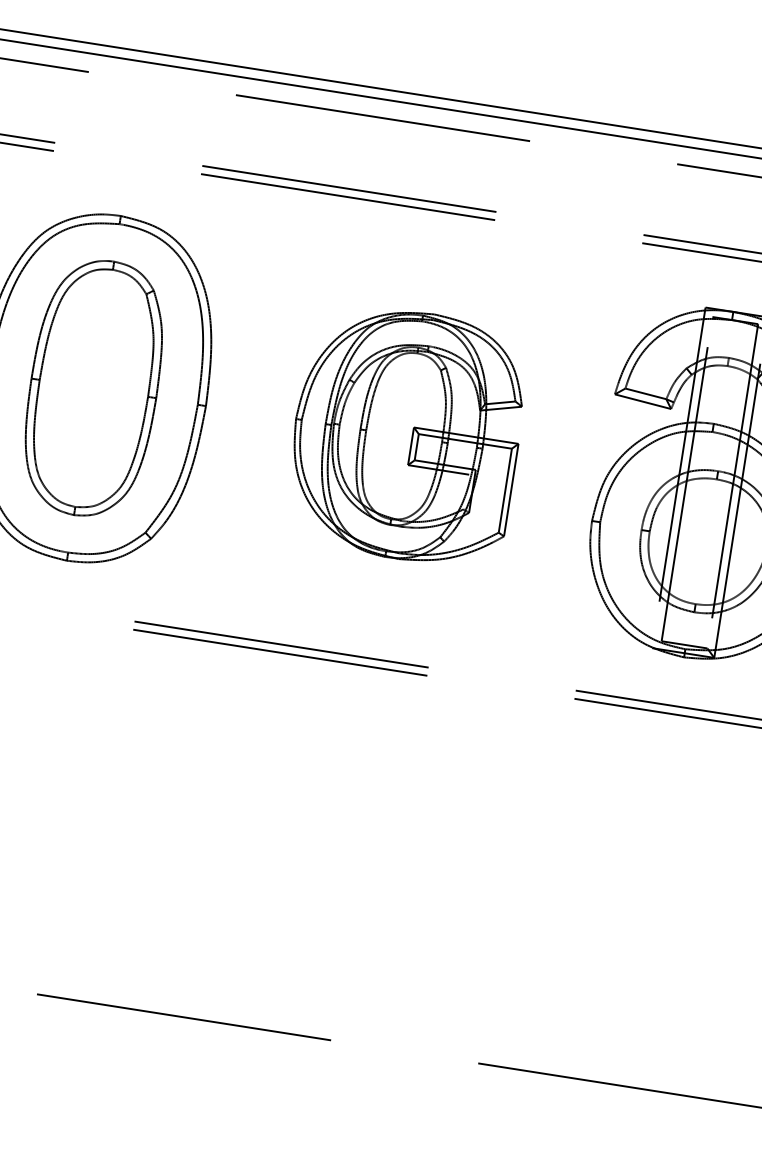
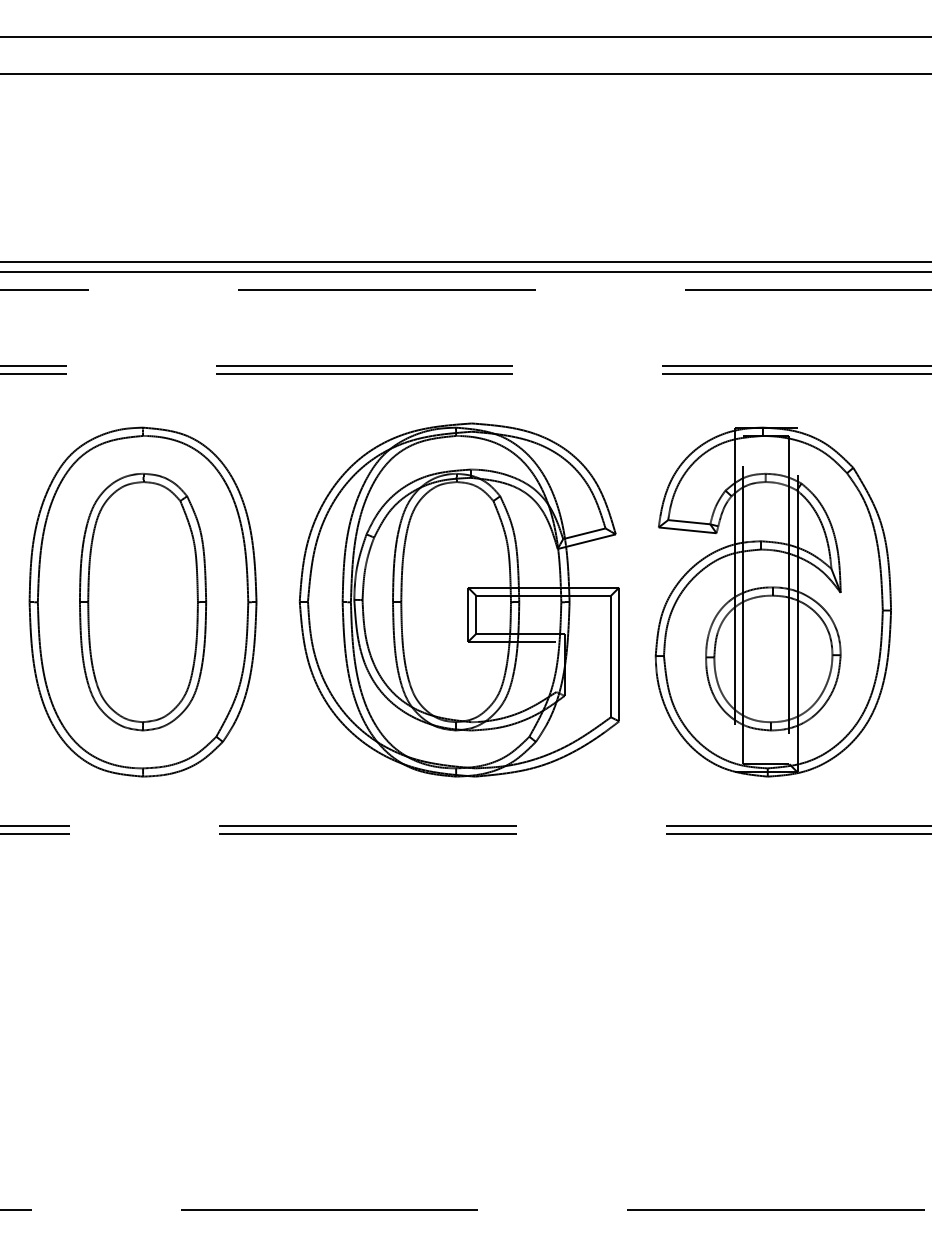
part: (405, 434) -> (458, 599), size x1.43

